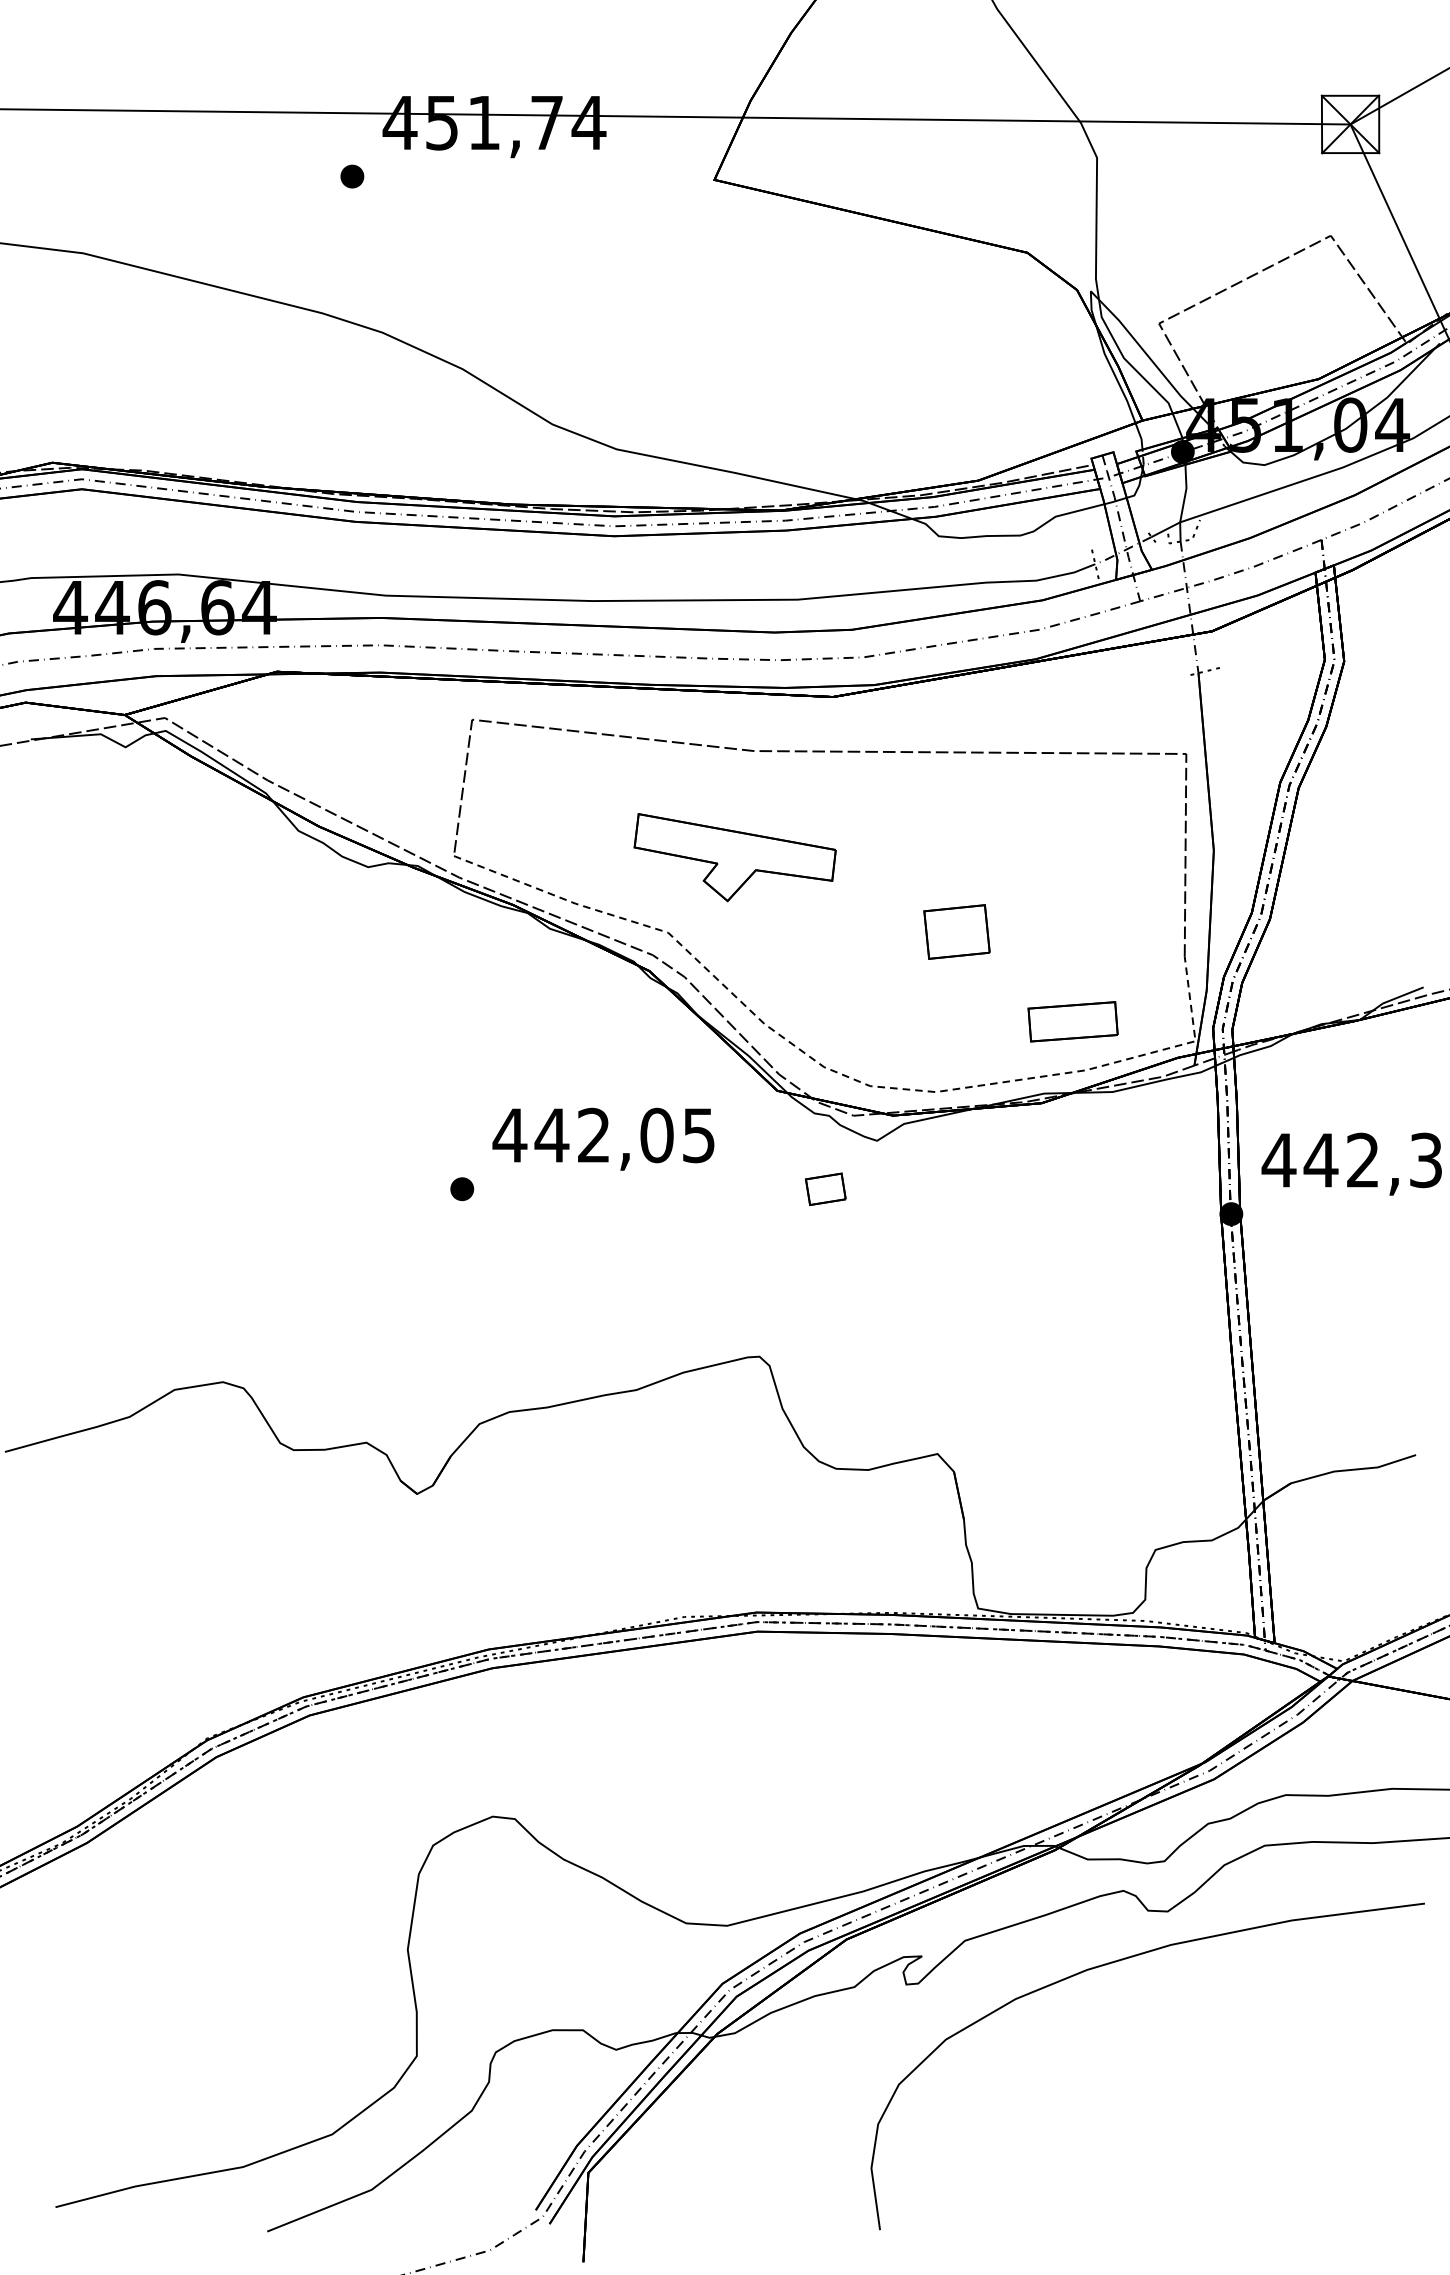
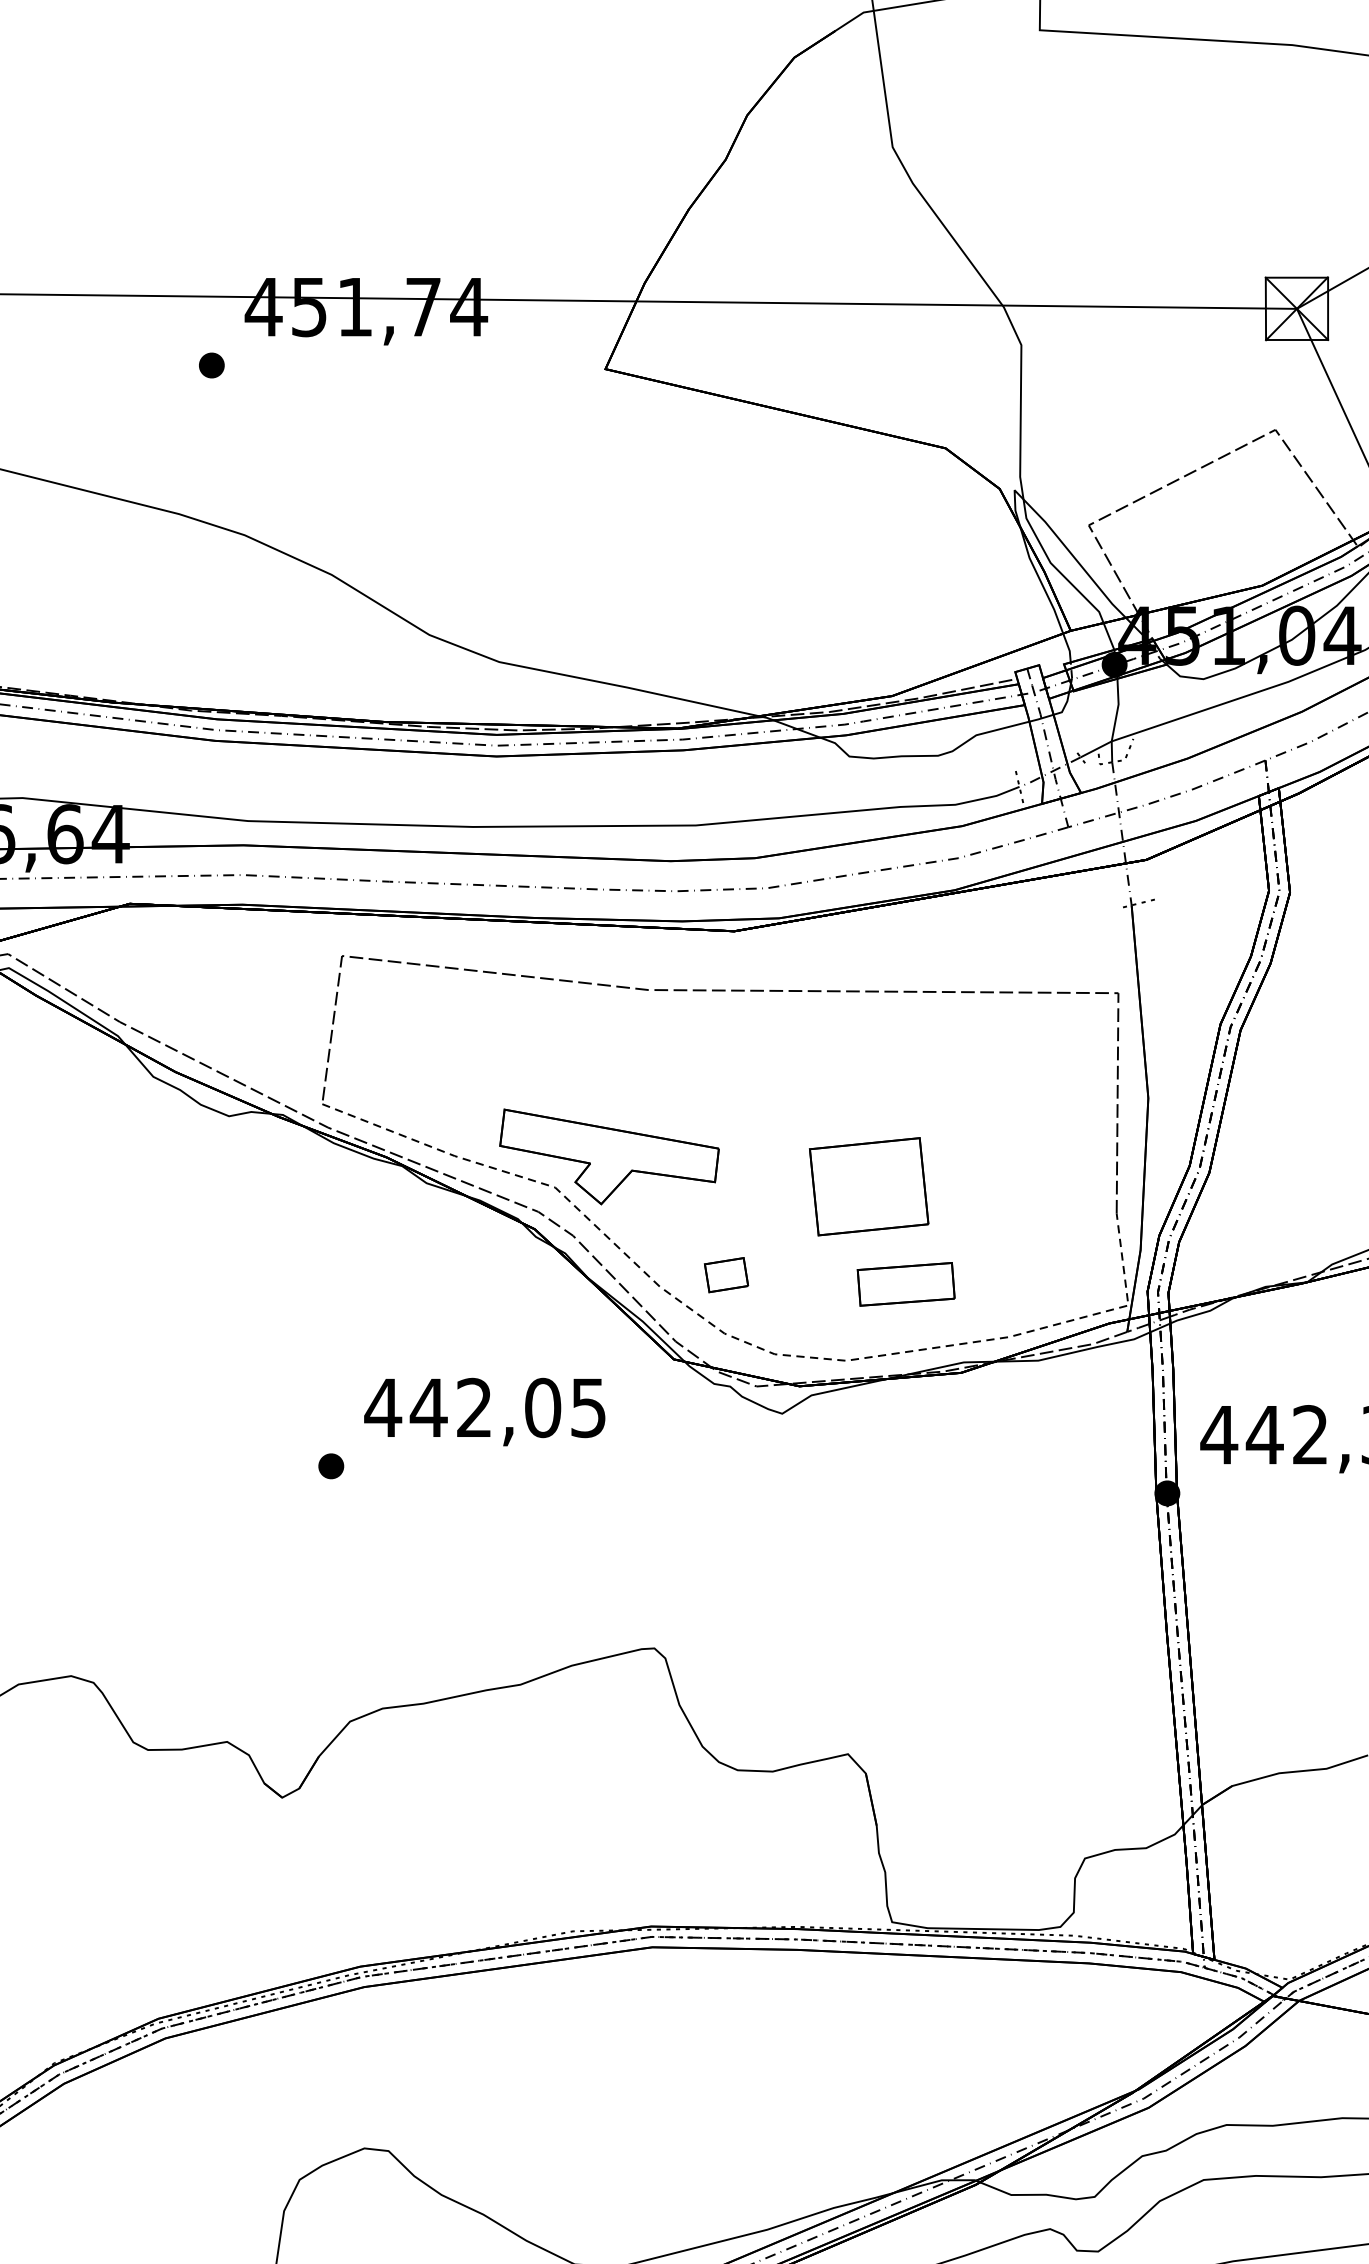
part: (734, 857) -> (608, 1156), moved
part: (956, 931) -> (868, 1186), size x1.67
part: (1072, 1021) -> (905, 1284), moved
part: (825, 1189) -> (726, 1275), moved

